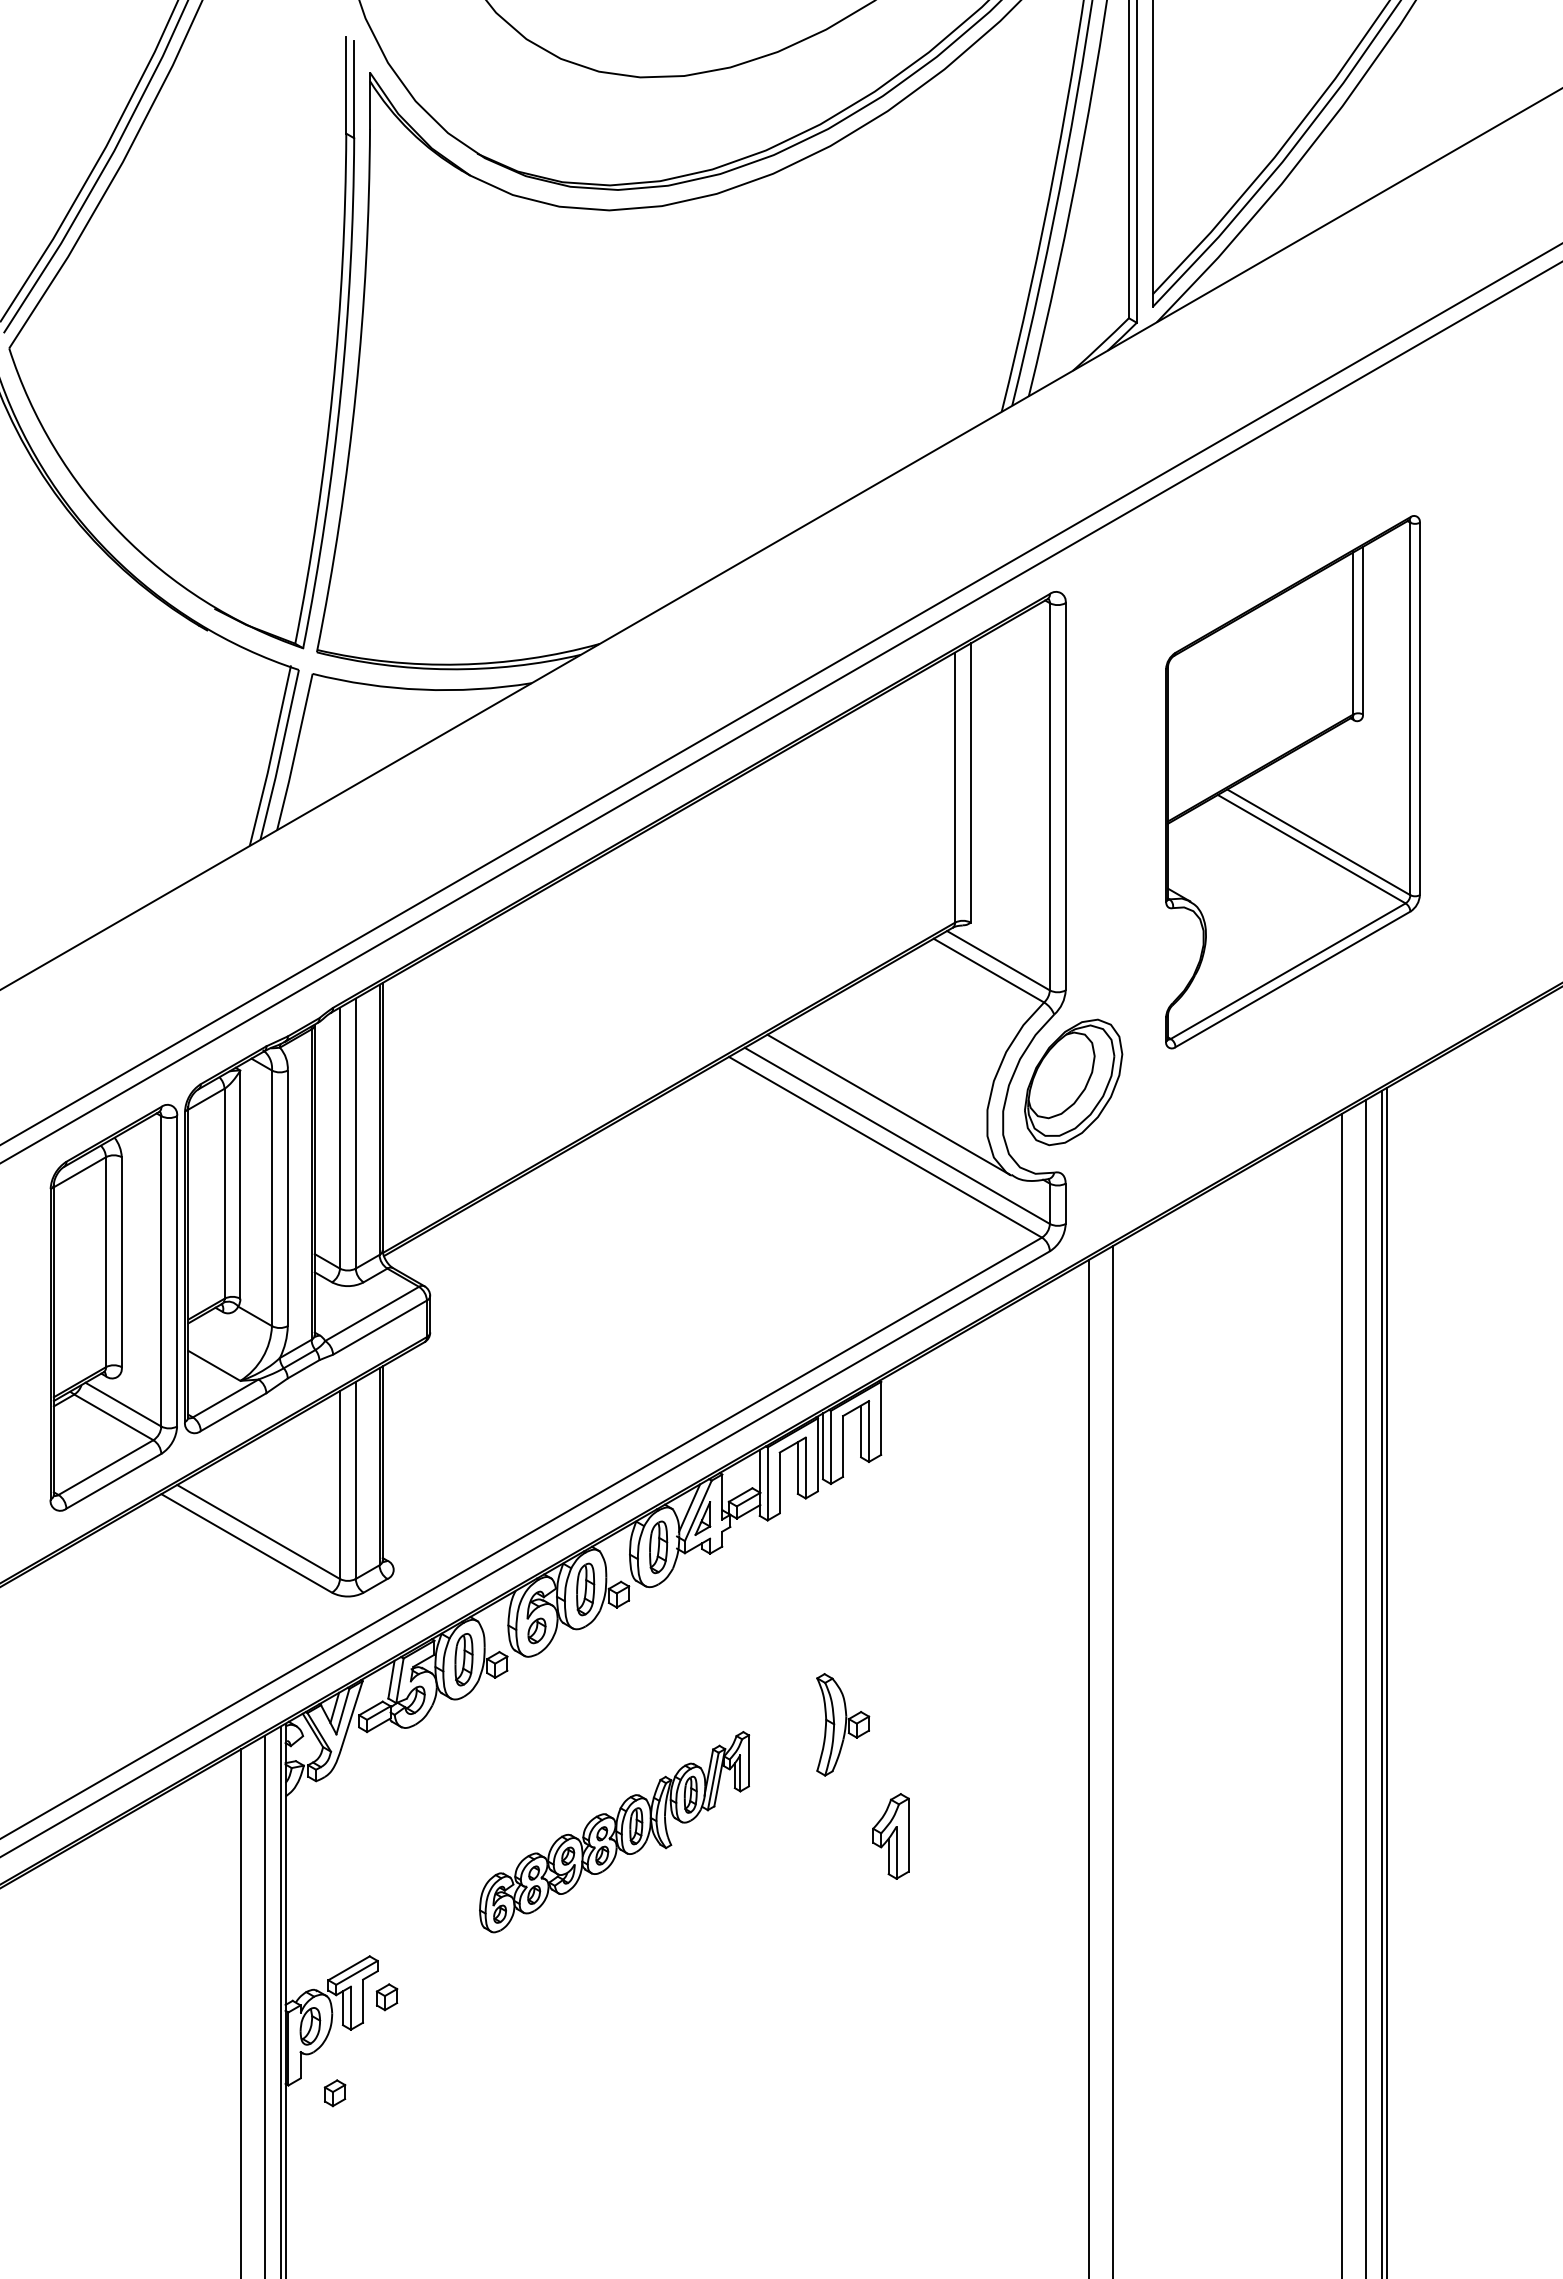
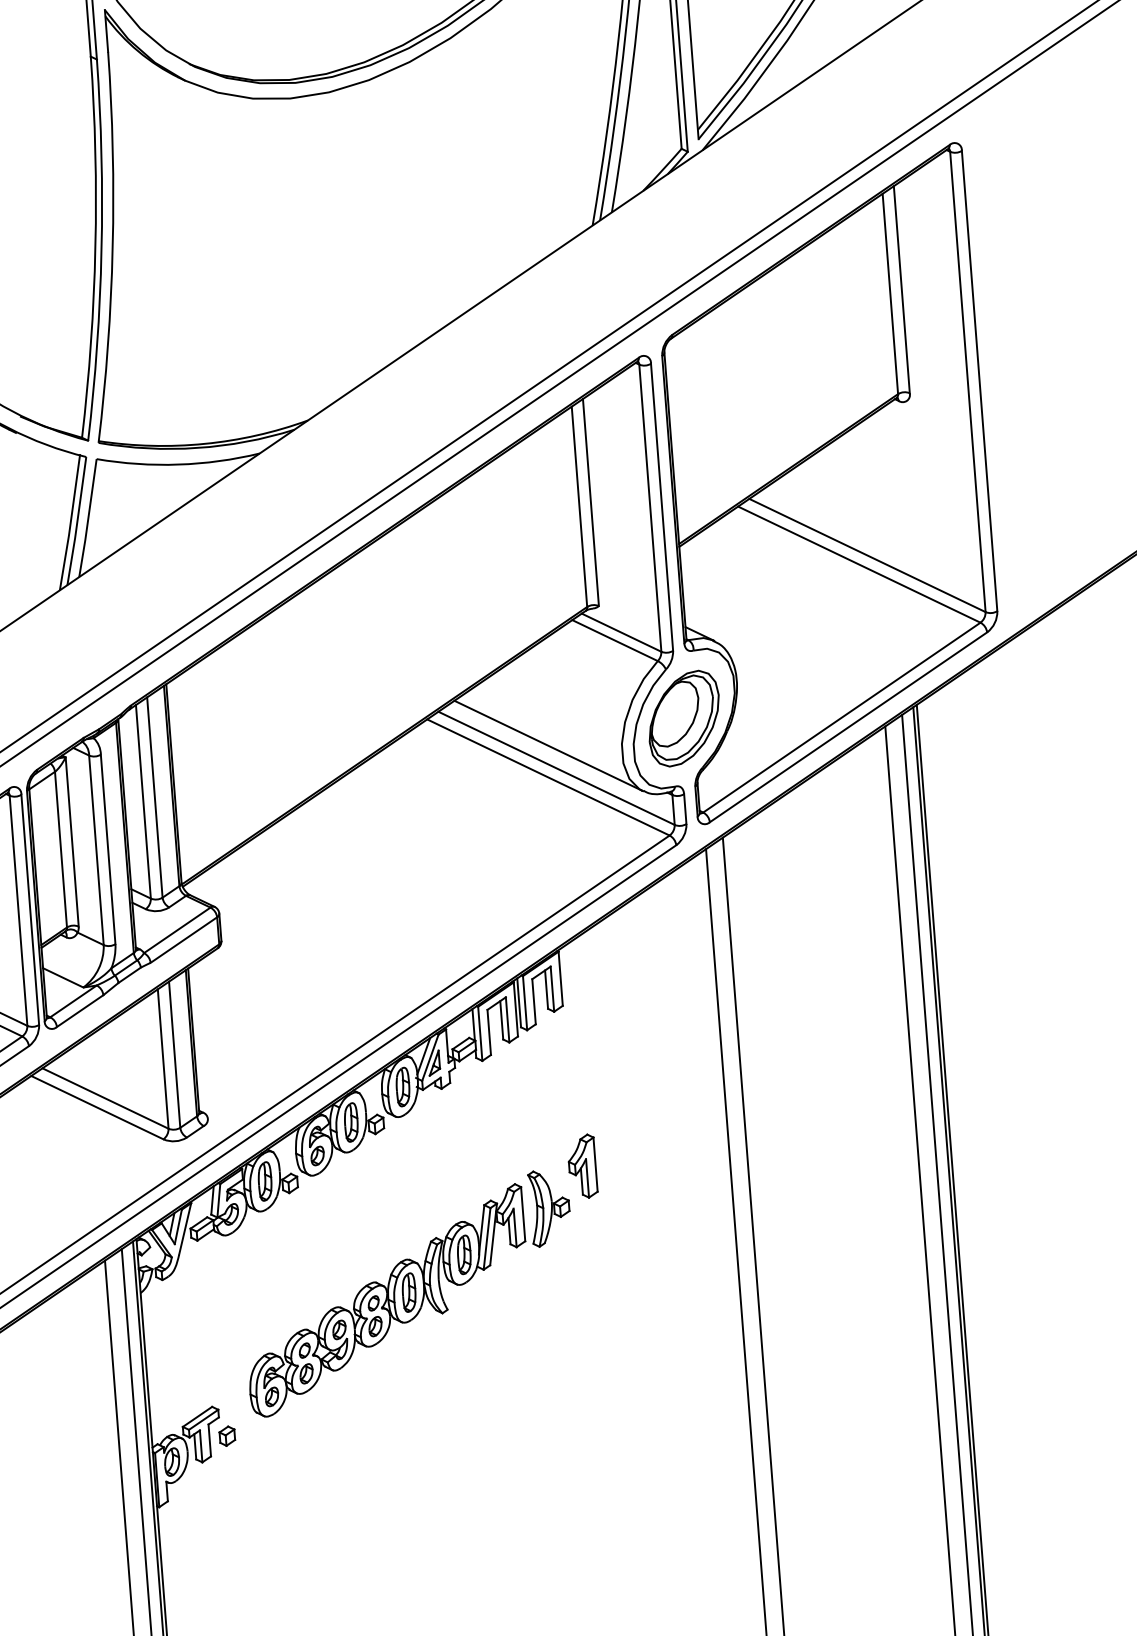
part: (1292, 781) -> (829, 483), size x1.67
part: (614, 1832) -> (386, 1301), size x1.43
part: (890, 1836) -> (582, 1166), moved
part: (334, 2093) -> (193, 1510), removed

